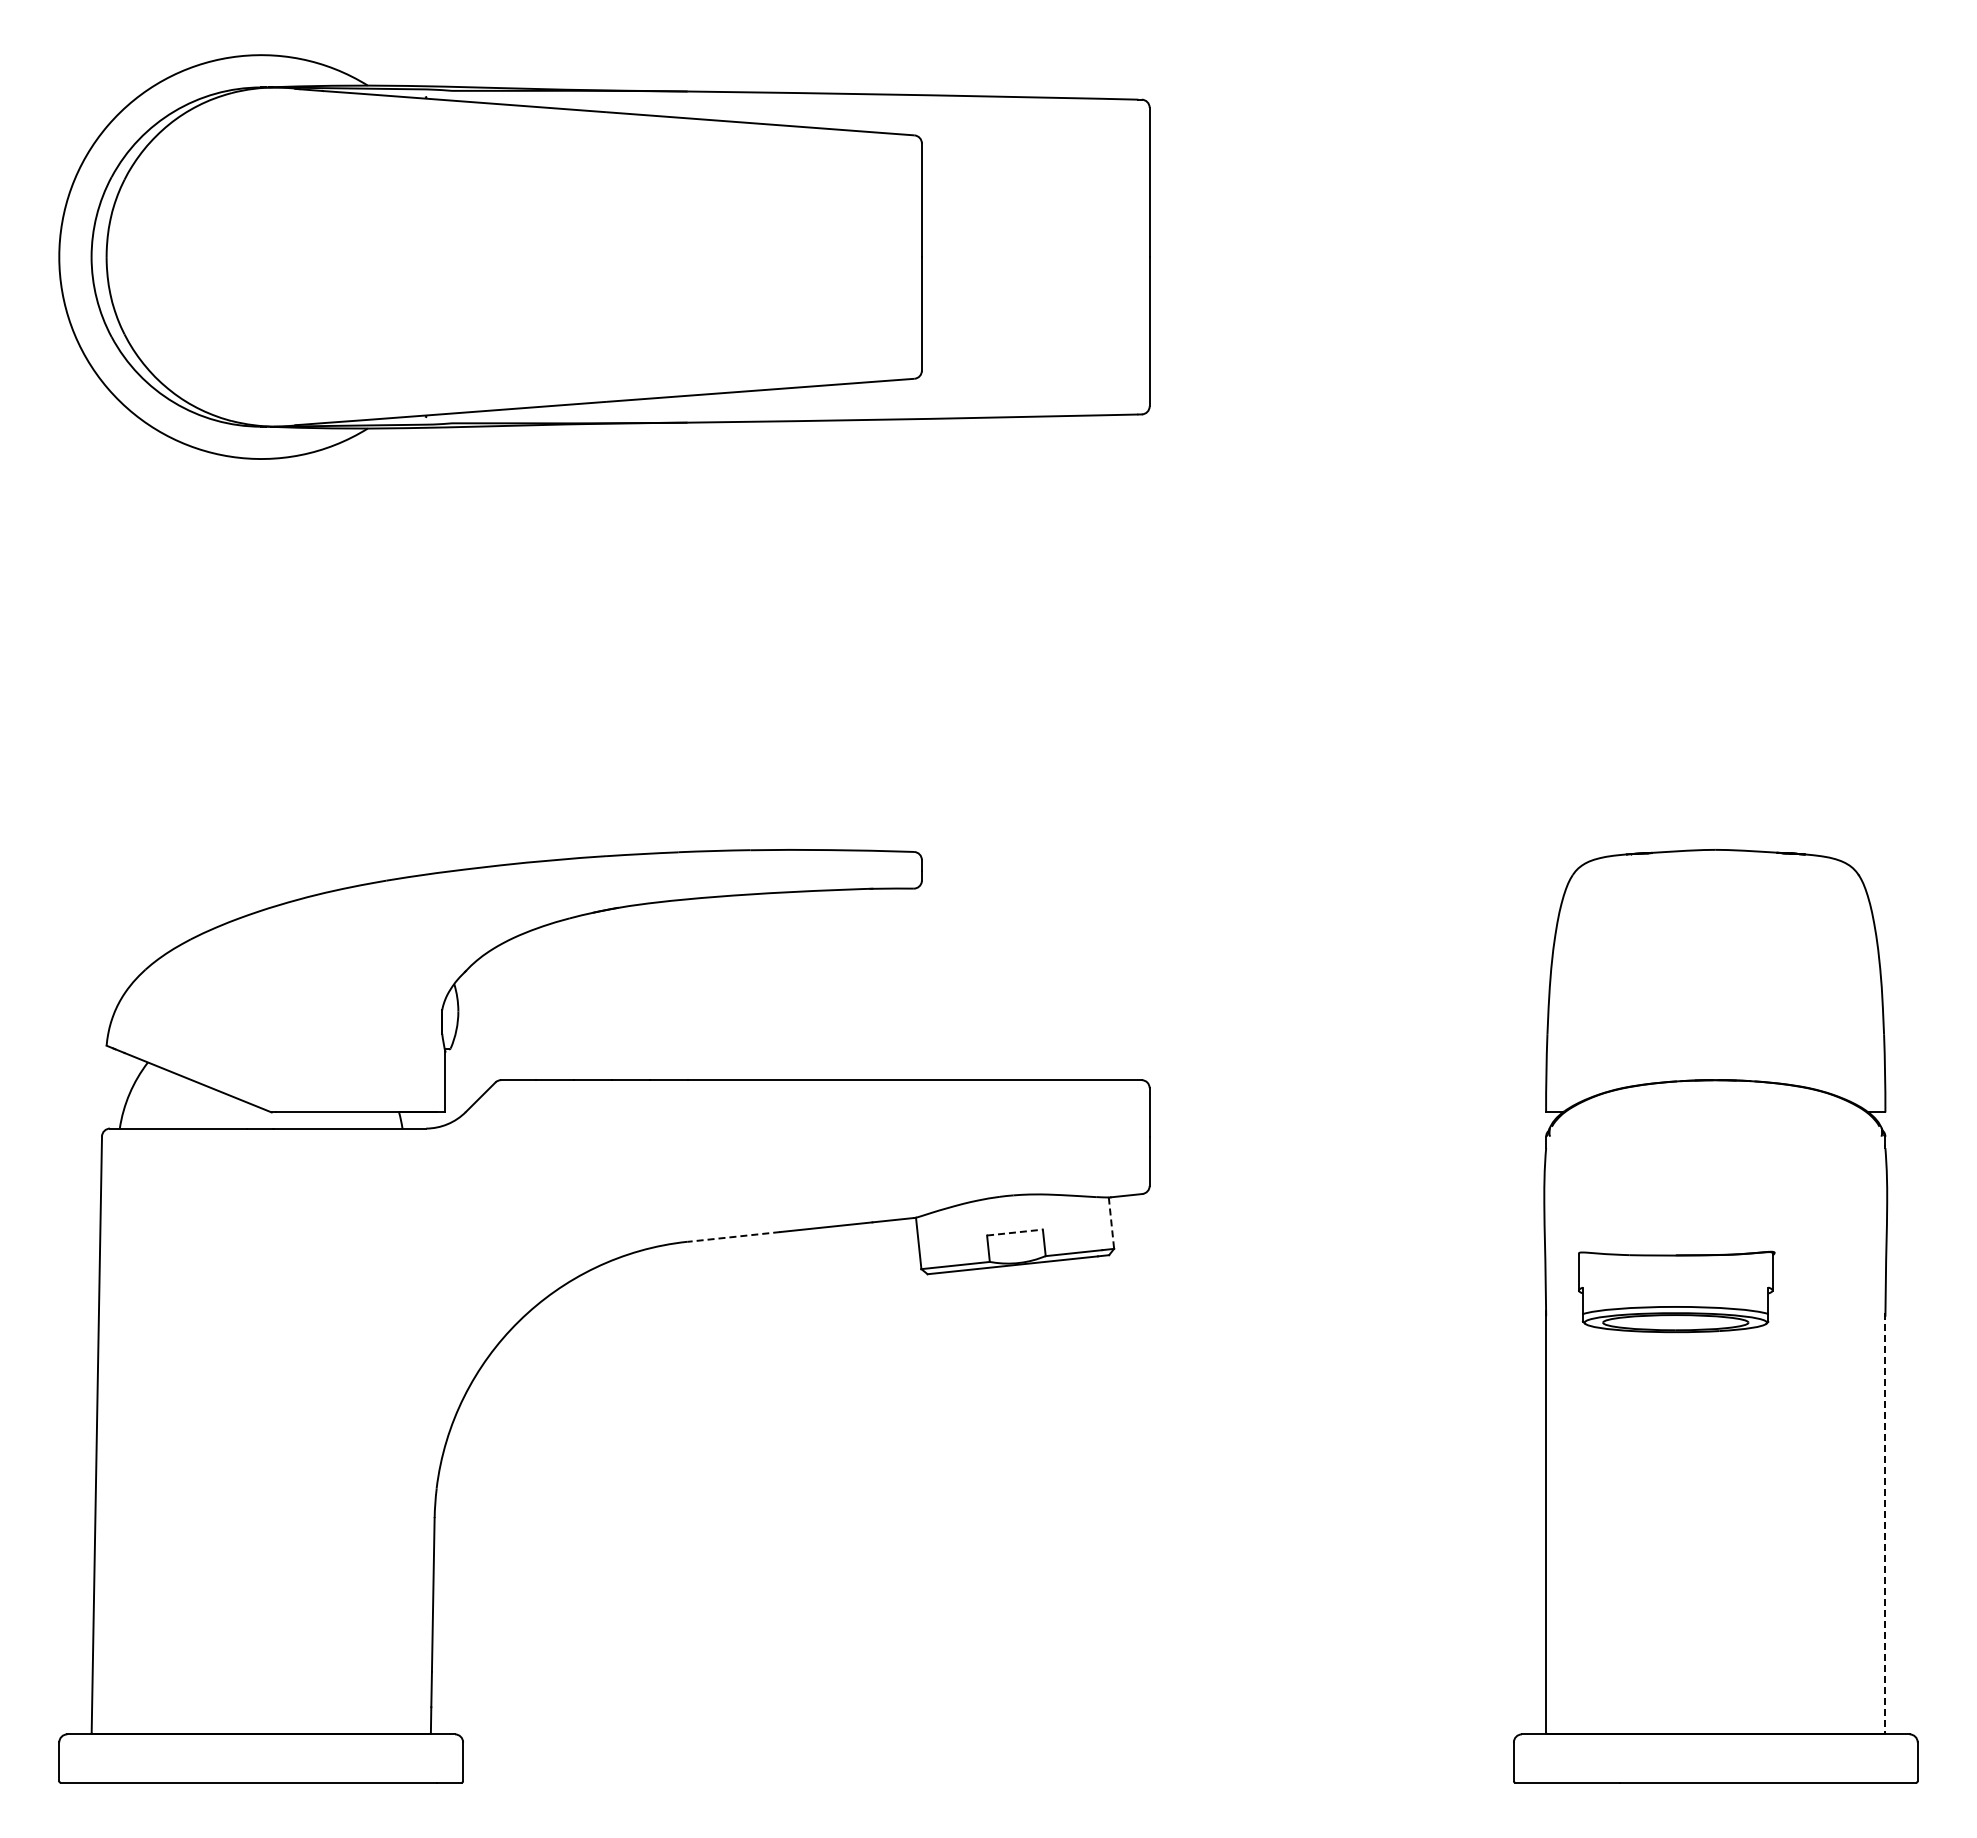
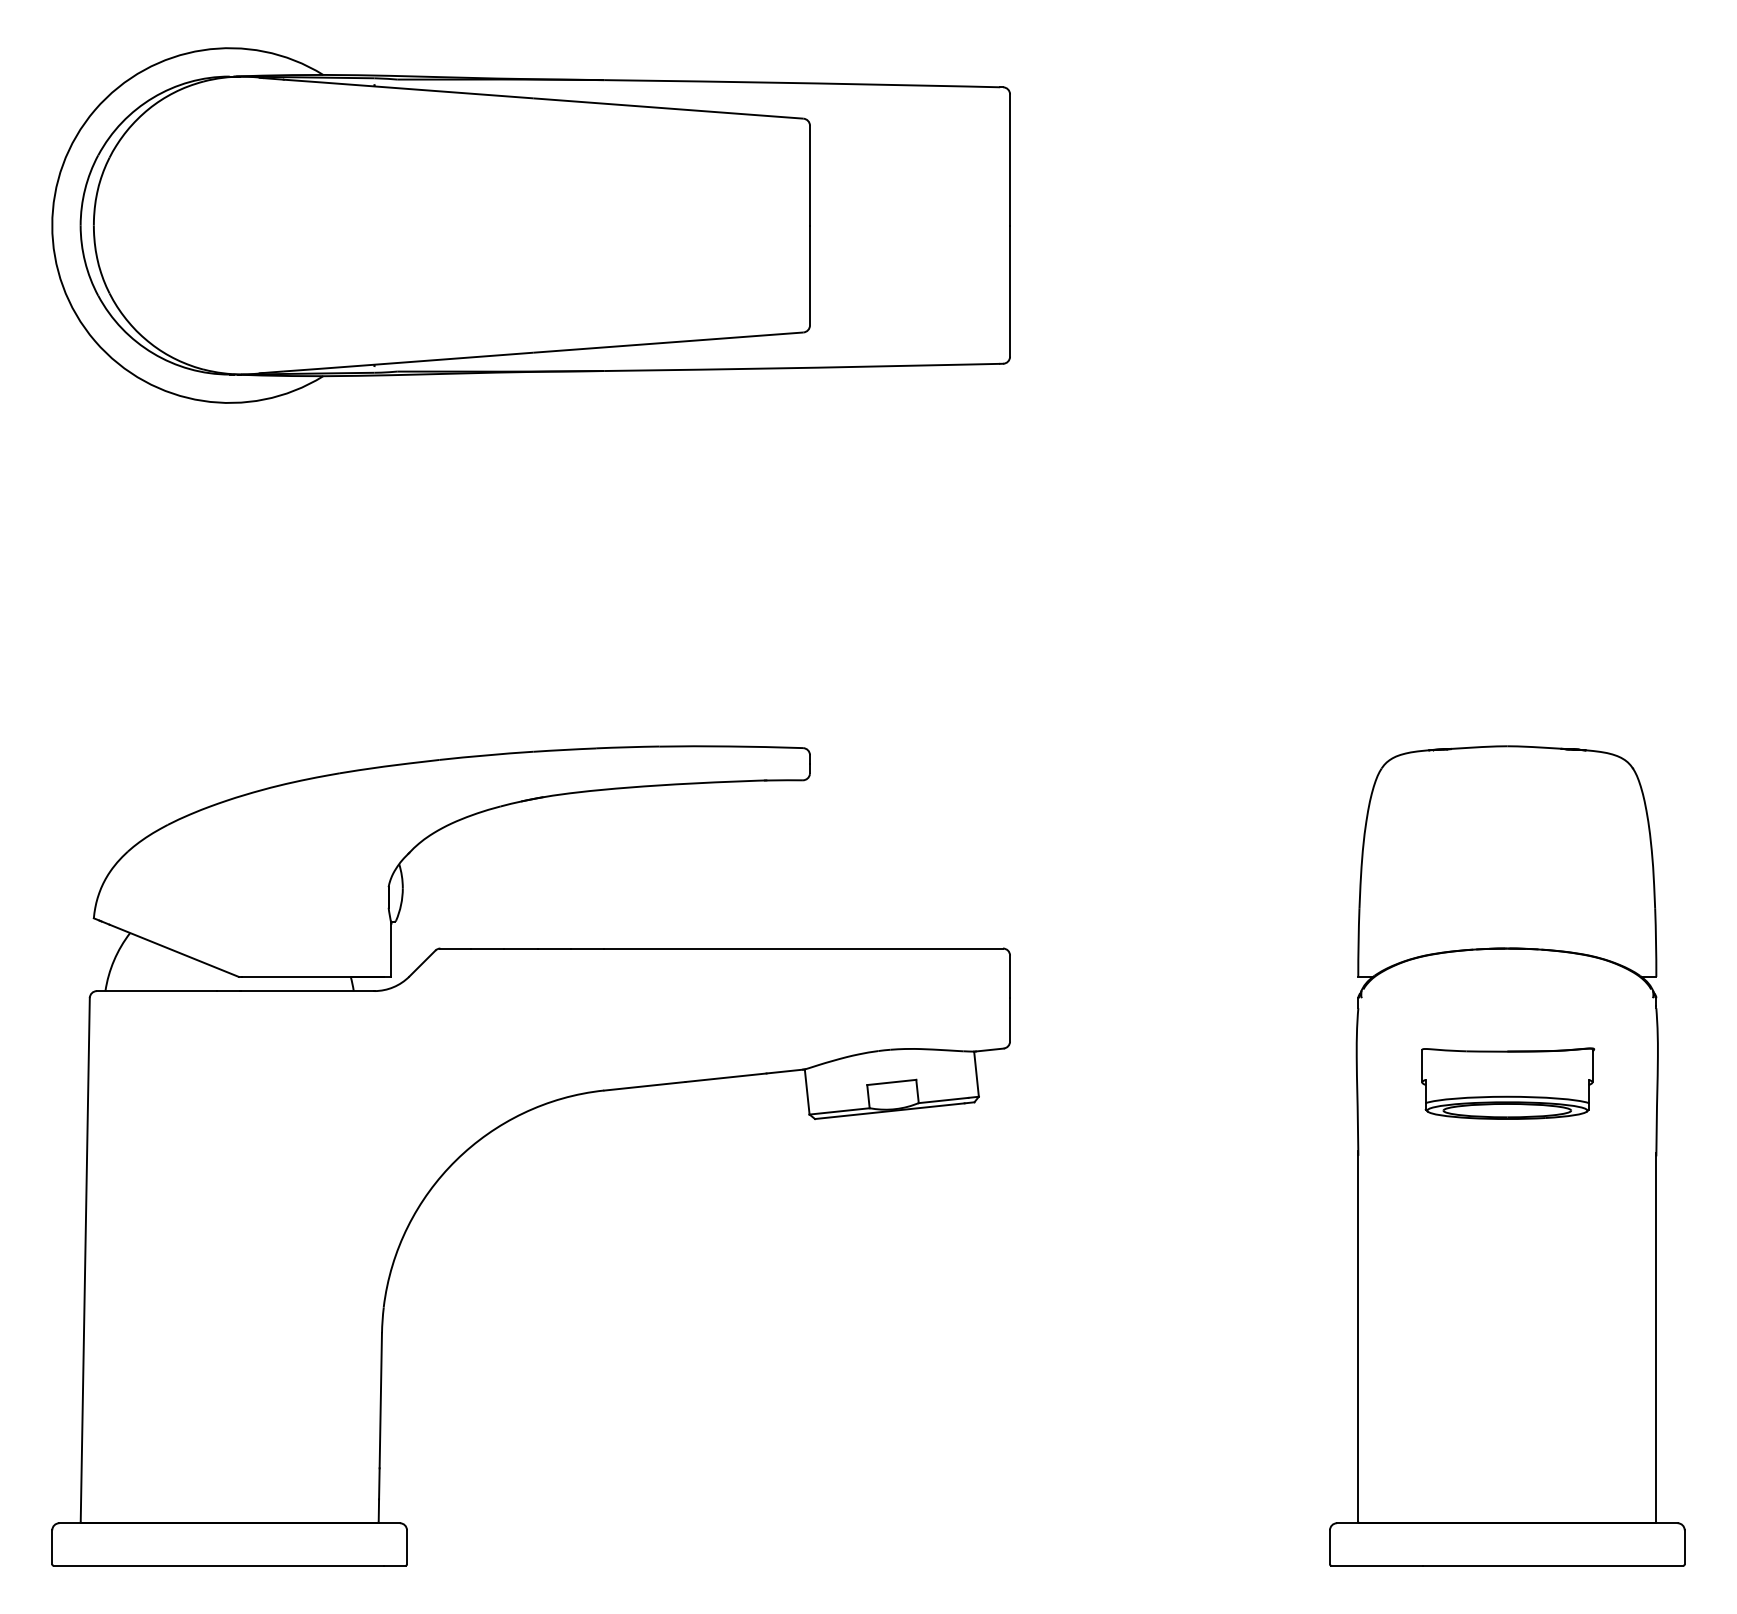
line: (1111, 1223) -> (976, 1074), dashed -> solid
line: (1015, 1232) -> (892, 1082), dashed -> solid
line: (733, 1237) -> (644, 1086), dashed -> solid
part: (1676, 1291) -> (1507, 1083), moved
line: (1885, 1522) -> (1656, 1337), dashed -> solid

